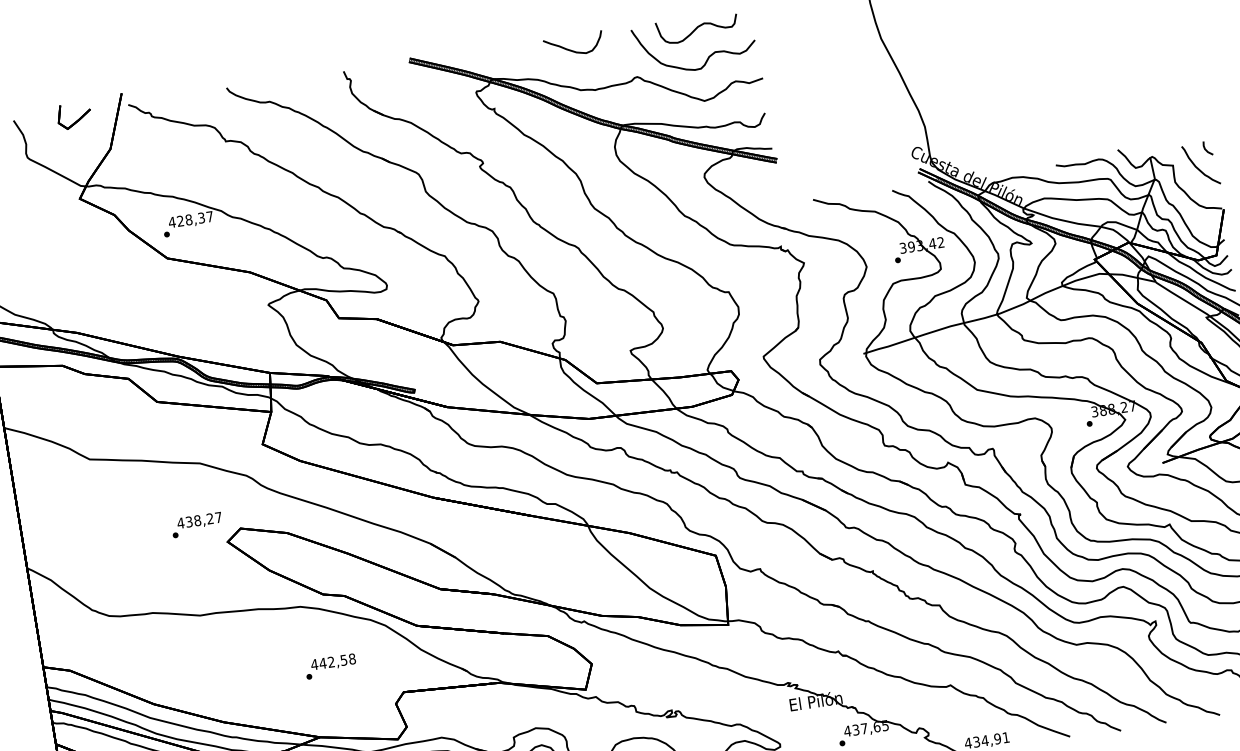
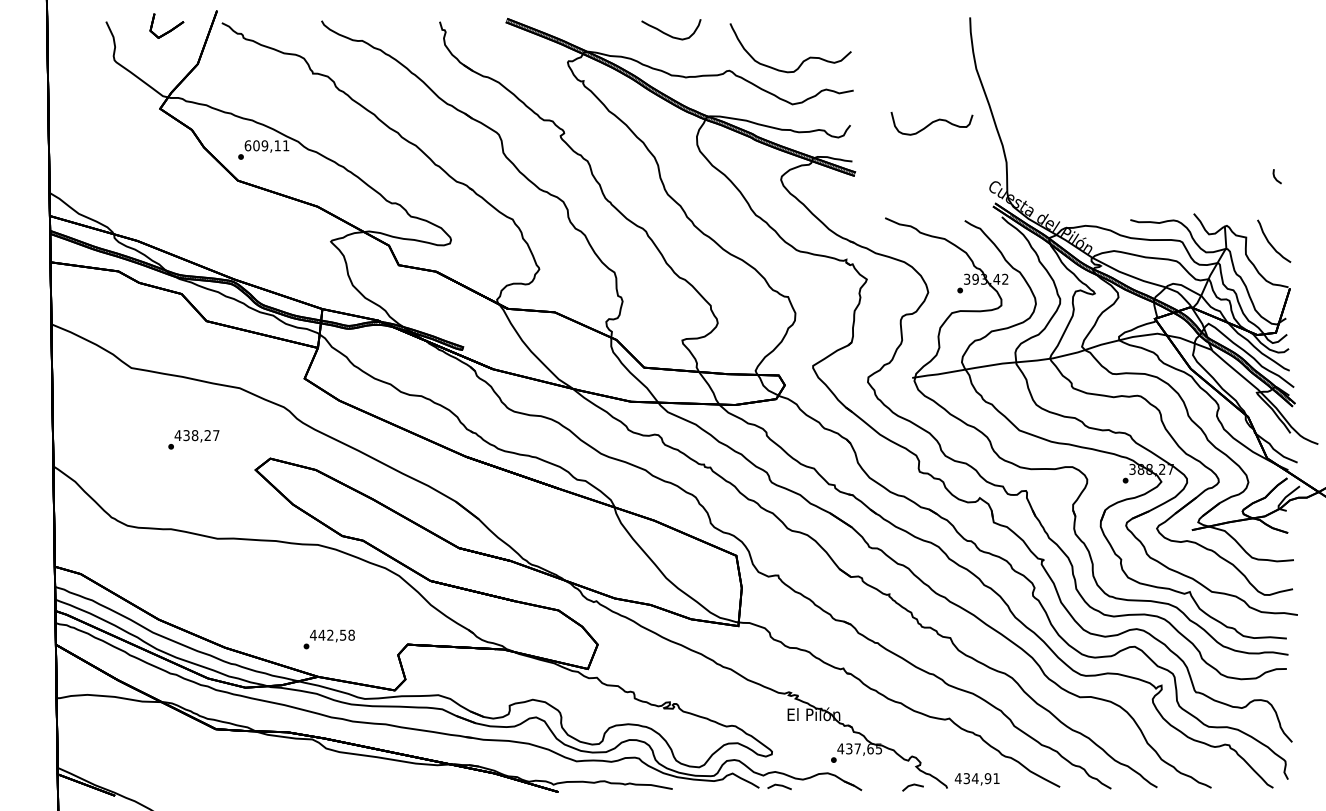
curve: (696, 28) -> (931, 123), moved
line: (1206, 148) -> (1275, 176), moved
text: (190, 219) -> (266, 145), 428,37 -> 609,11
text: (196, 524) -> (193, 439), moved
text: (330, 666) -> (328, 639), moved

